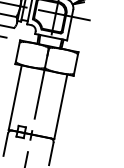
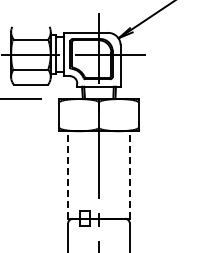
line: (15, 98) -> (68, 175), solid -> dashed
line: (60, 107) -> (129, 175), solid -> dashed

